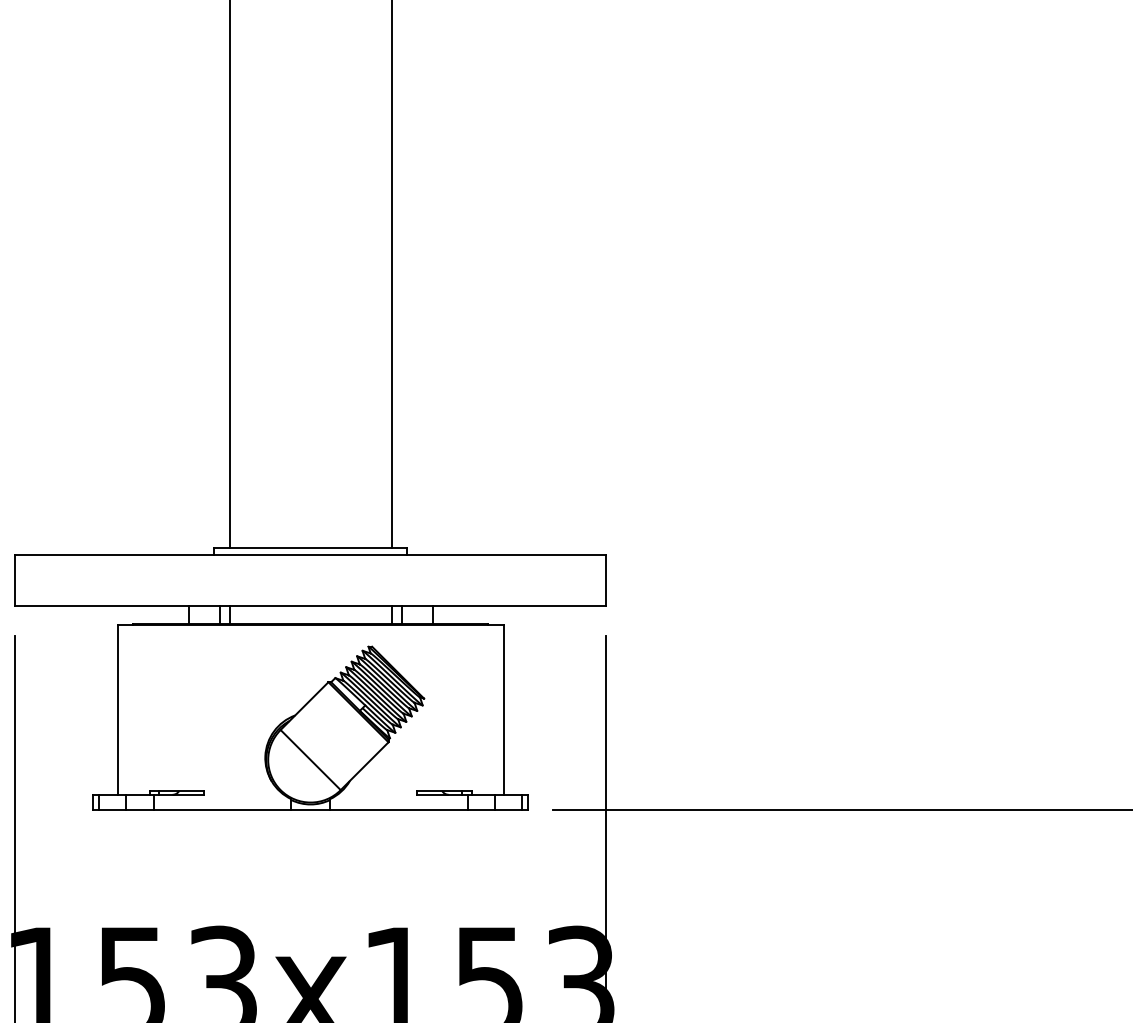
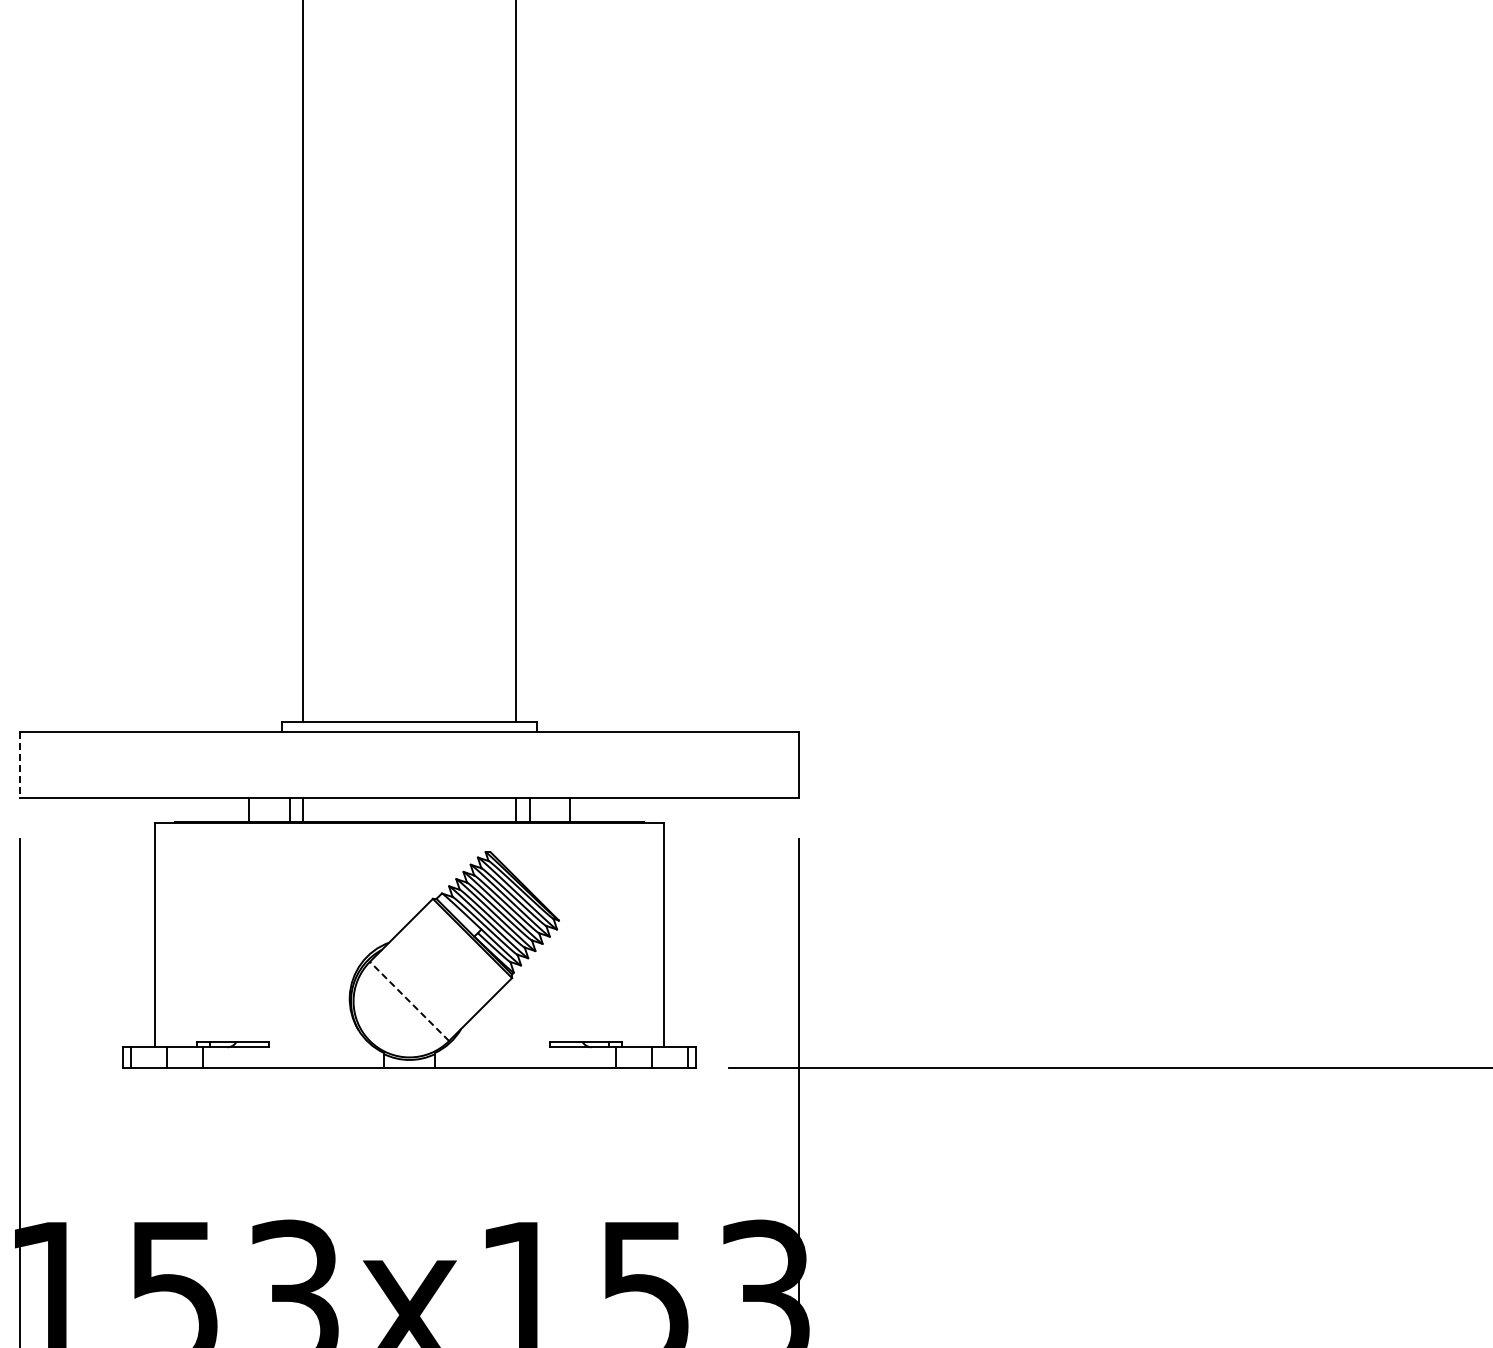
line: (15, 580) -> (20, 765), solid -> dashed
line: (310, 760) -> (409, 1001), solid -> dashed

